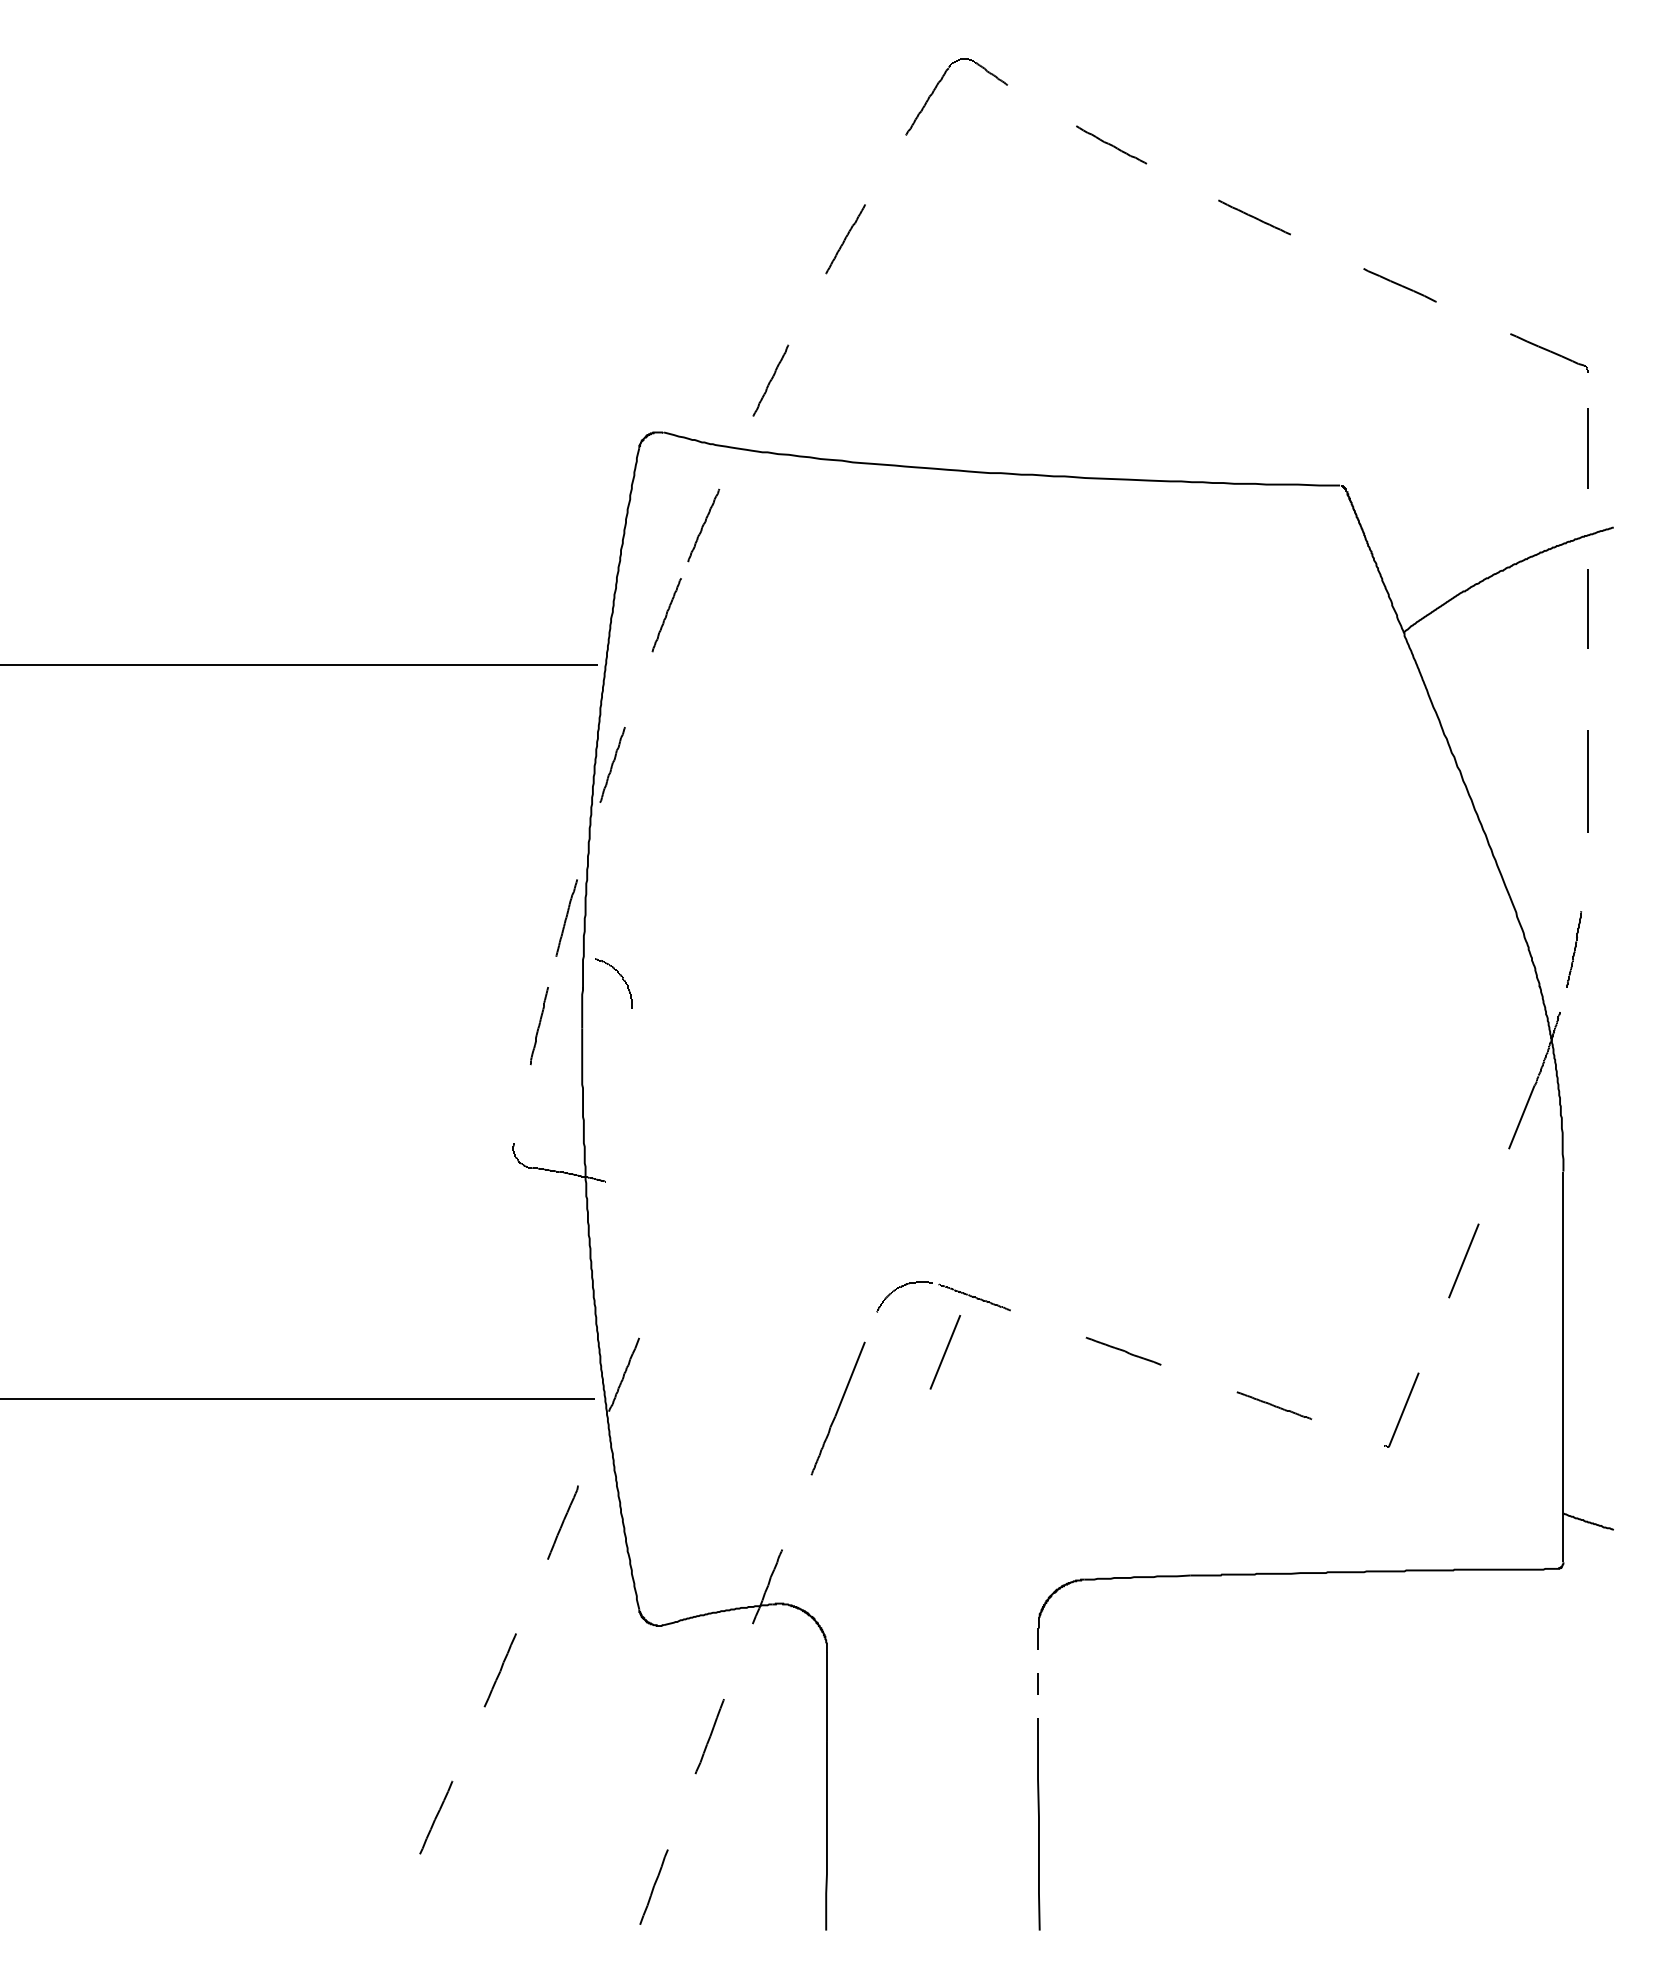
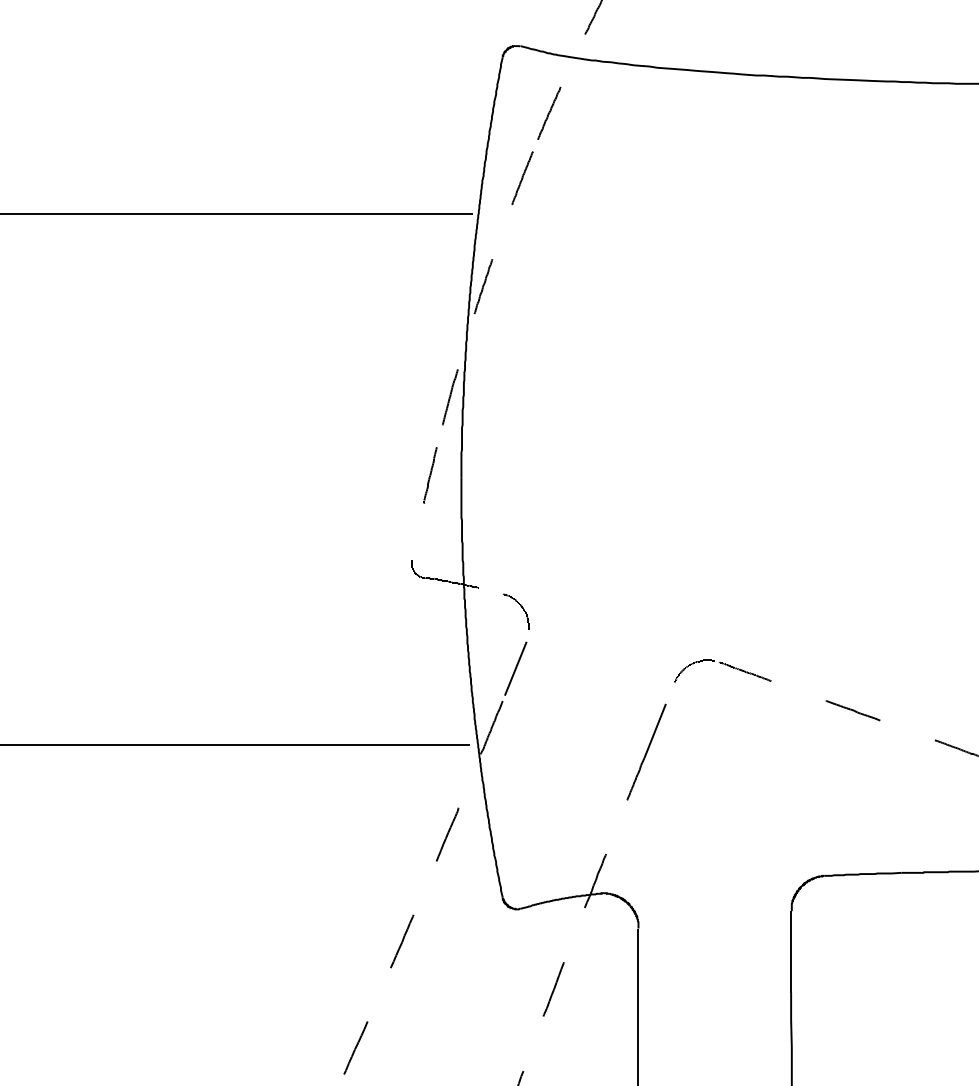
curve: (622, 979) -> (522, 608), moved
line: (945, 1352) -> (515, 668), moved
line: (1038, 1684) -> (791, 951), dashed -> solid

